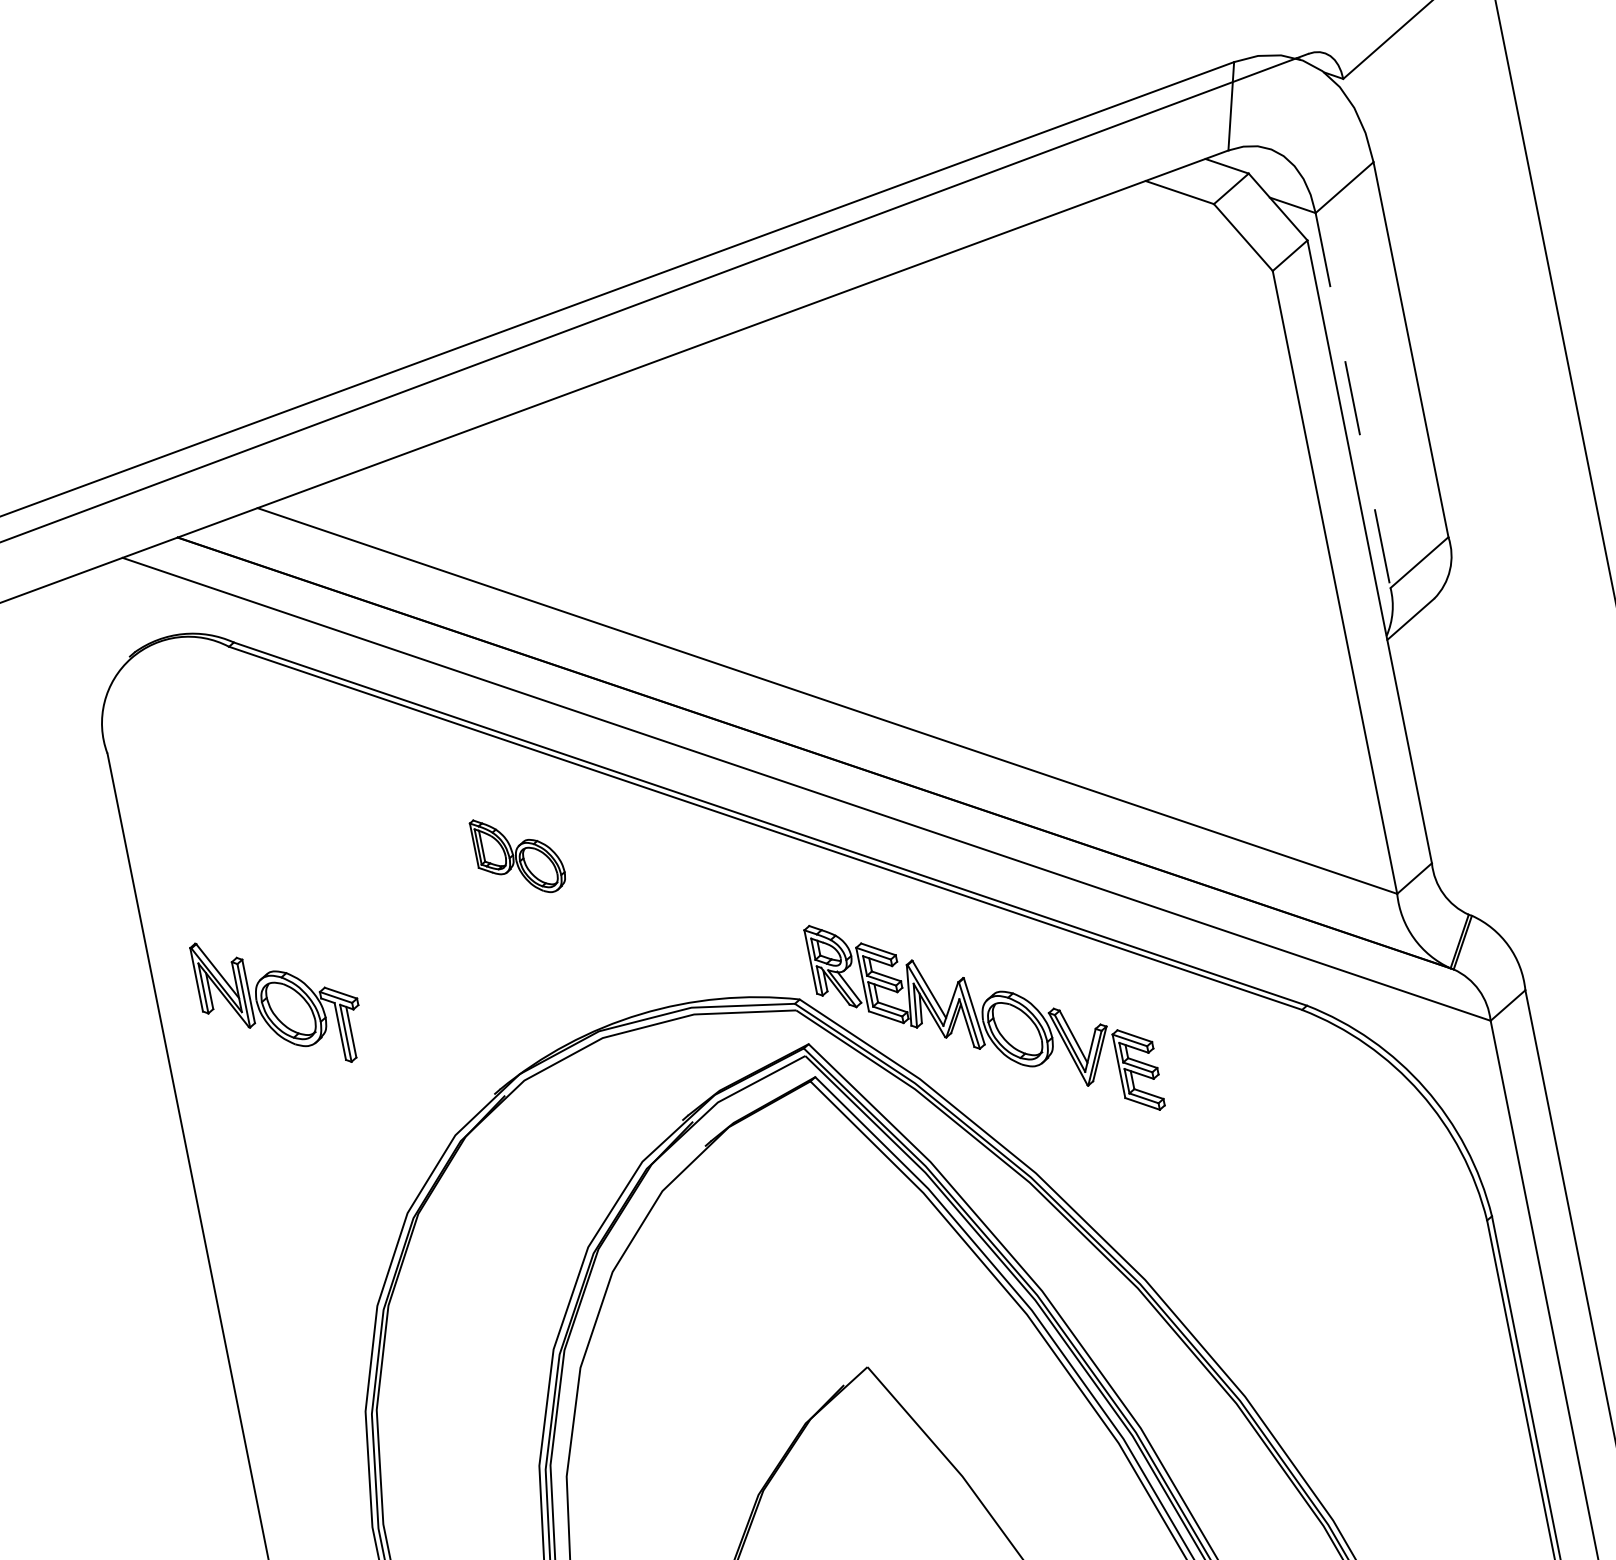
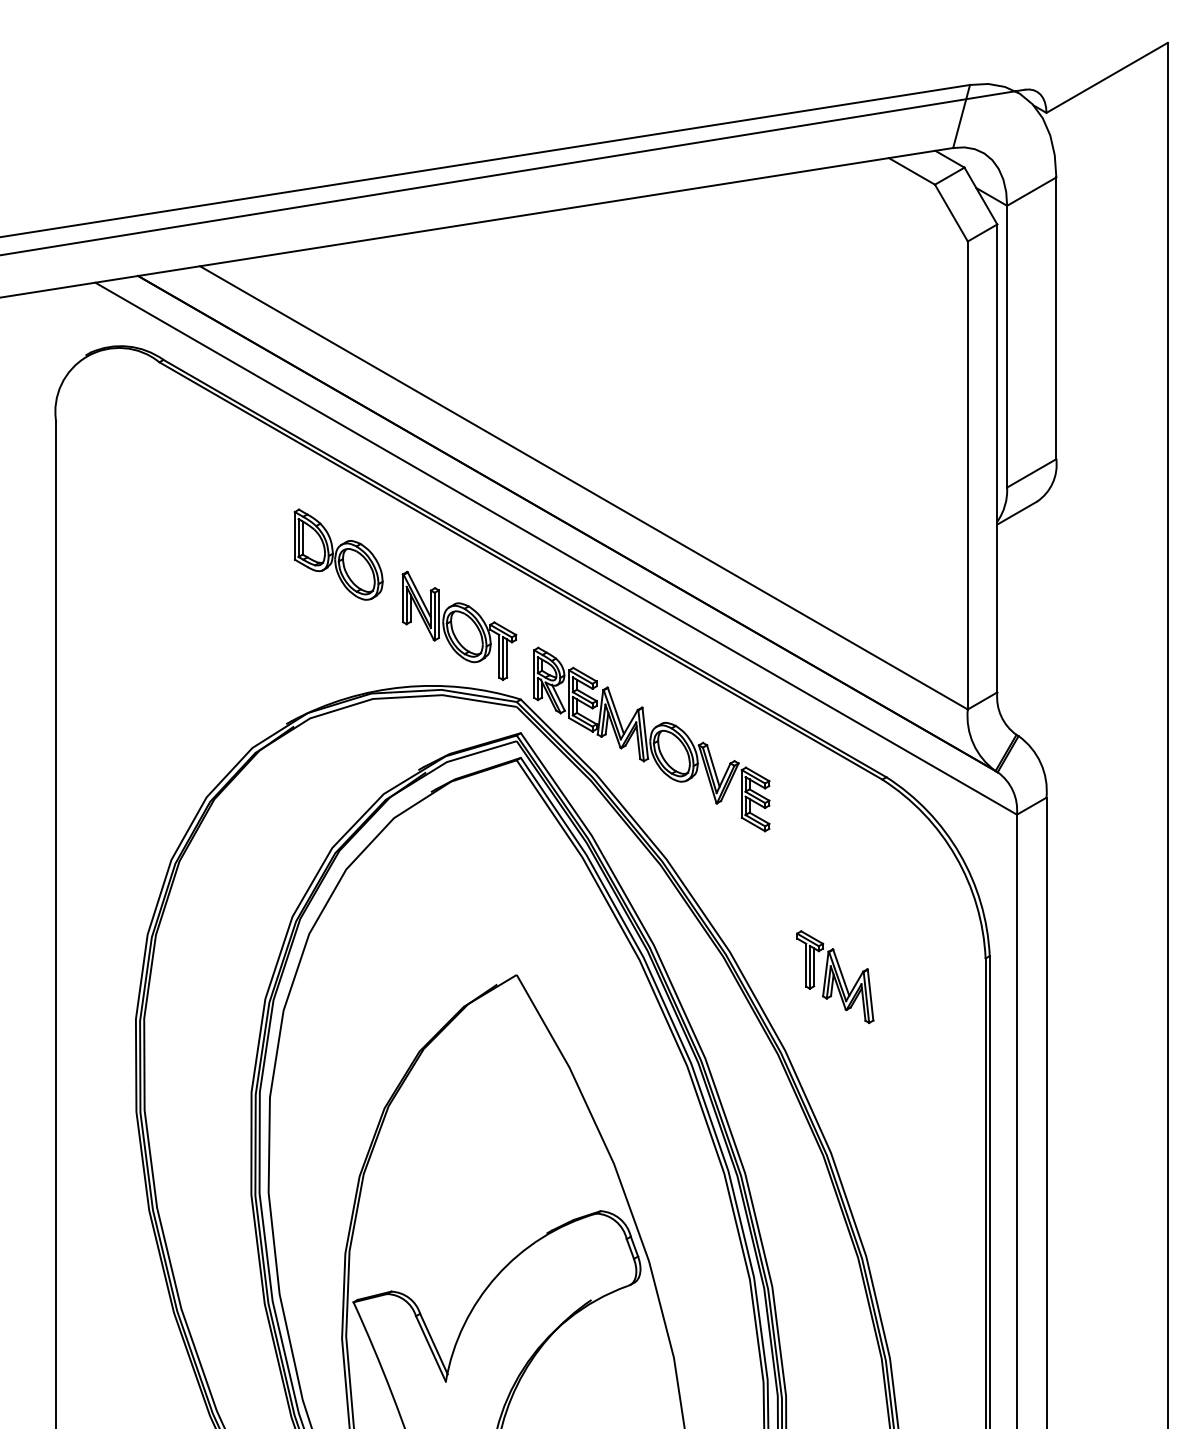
line: (1353, 400) -> (1007, 346), dashed -> solid
part: (518, 854) -> (338, 554), size x1.43
part: (279, 1001) -> (459, 625), moved
part: (1292, 1284) -> (835, 976), added

